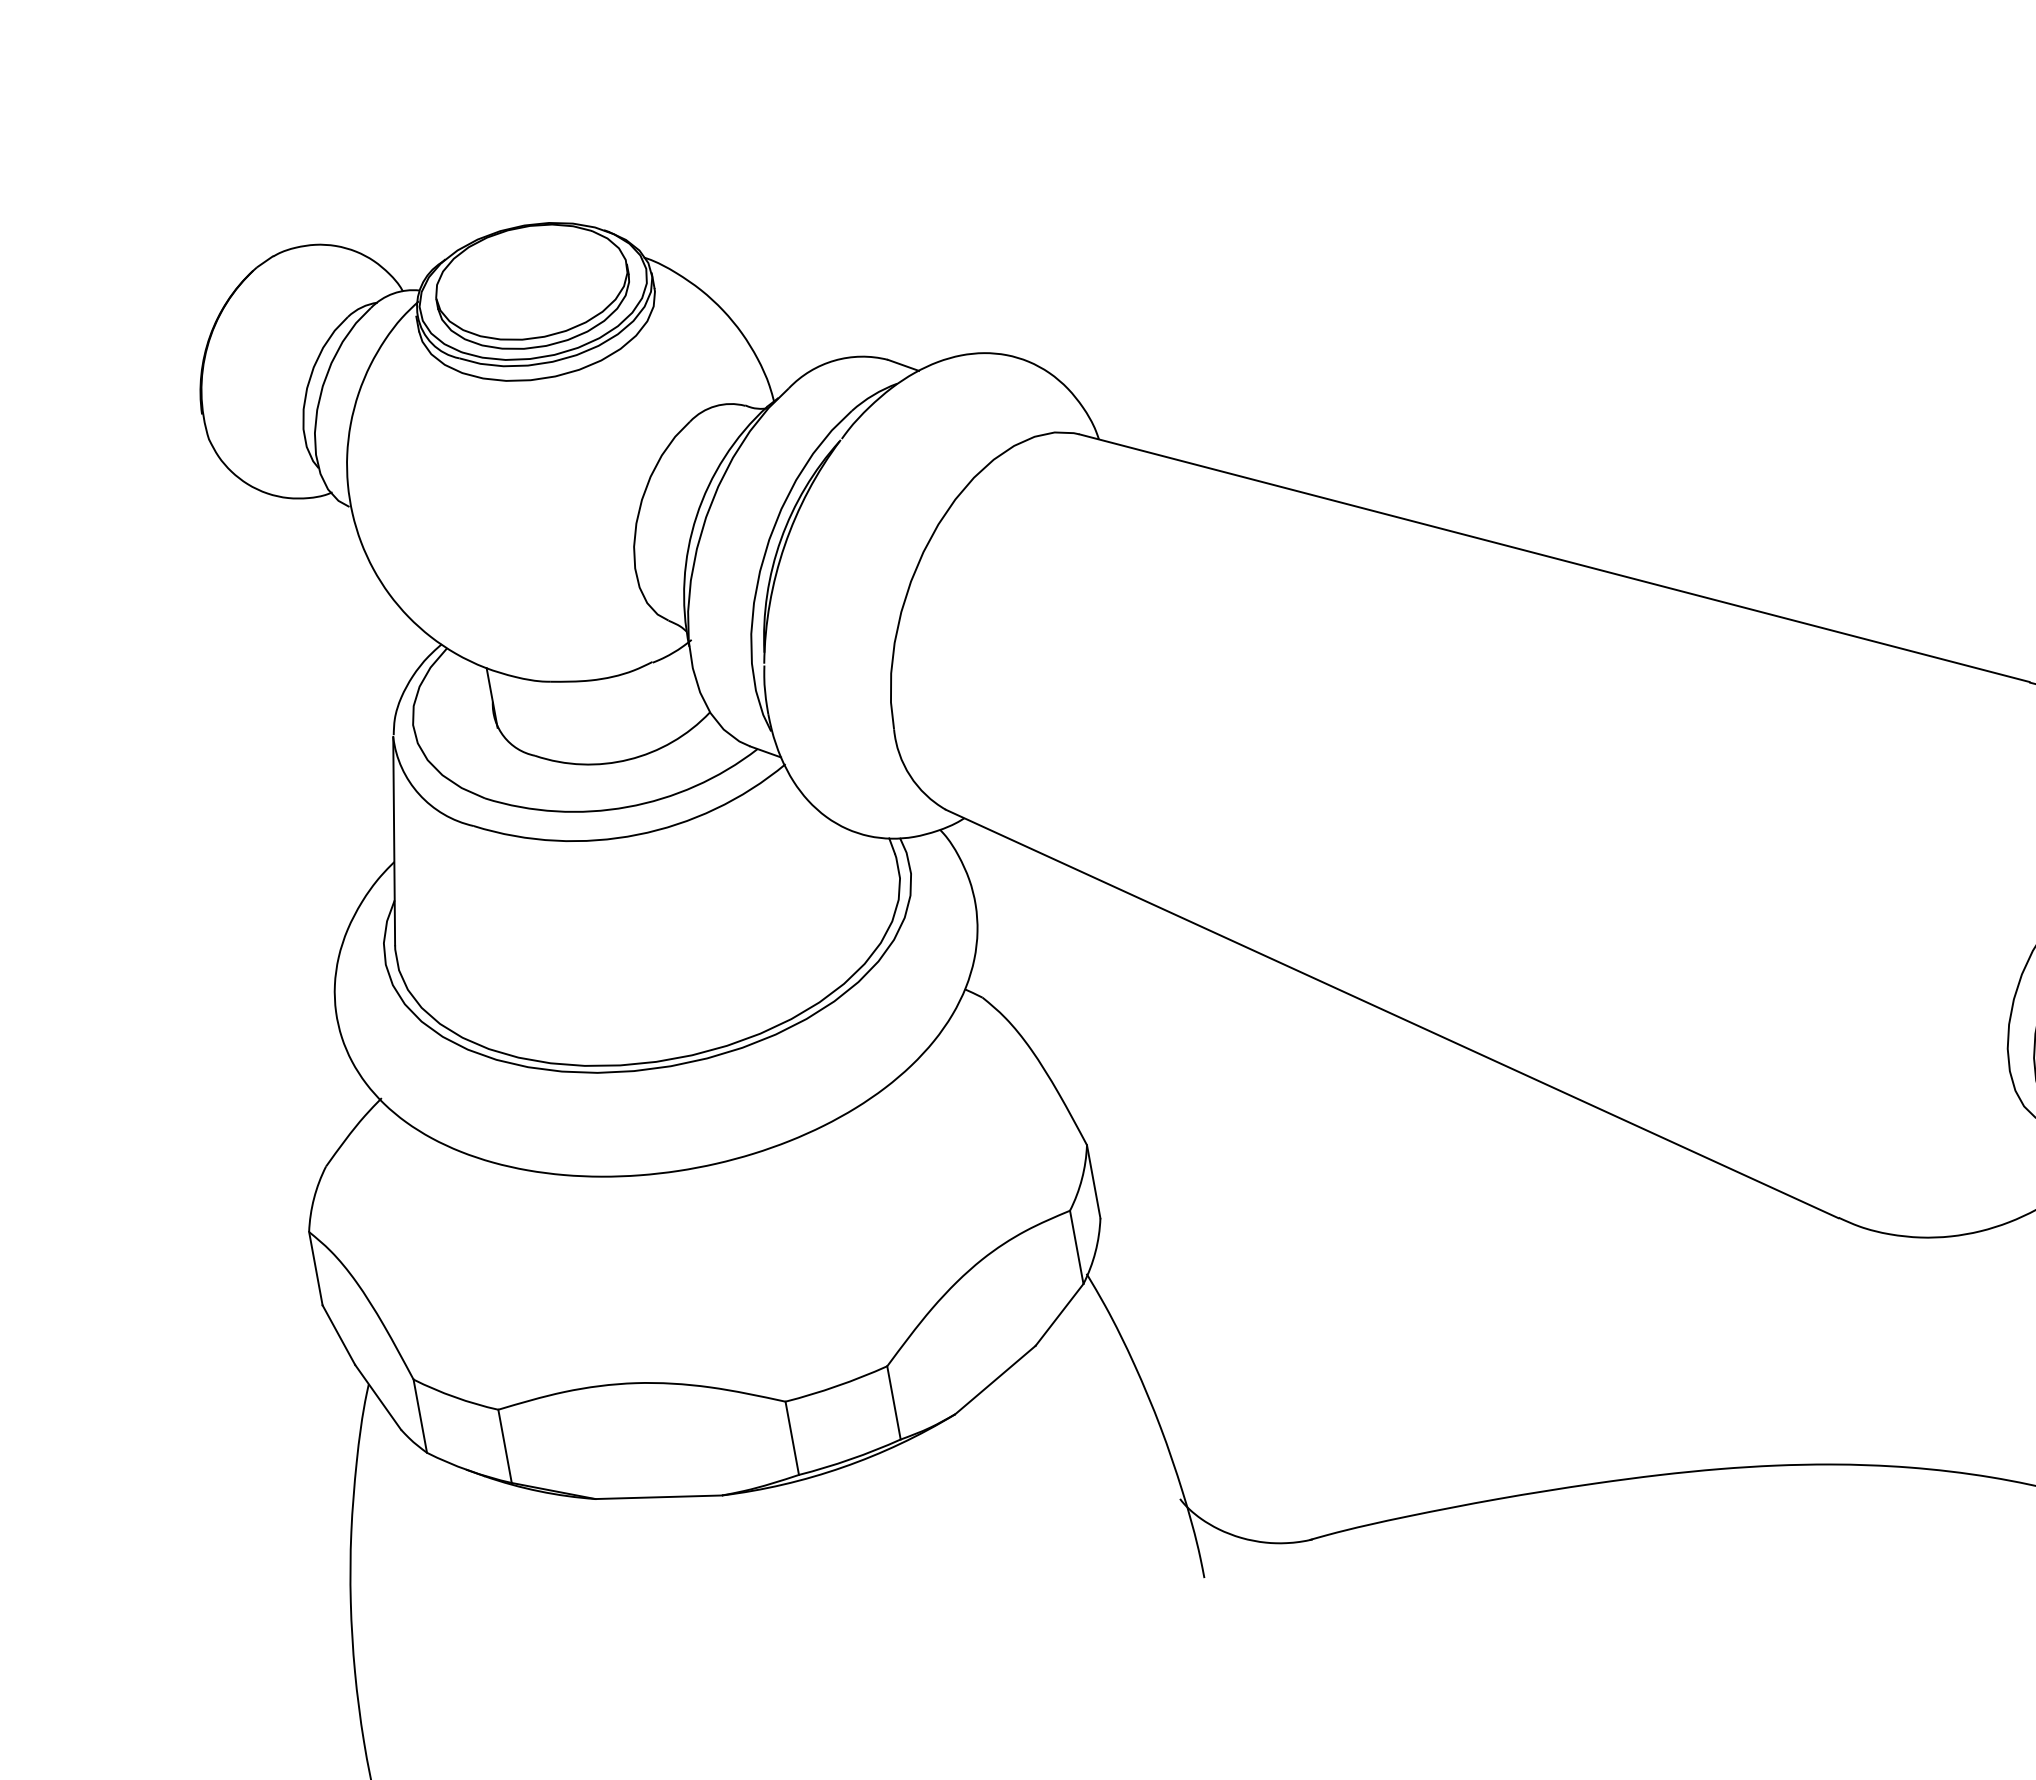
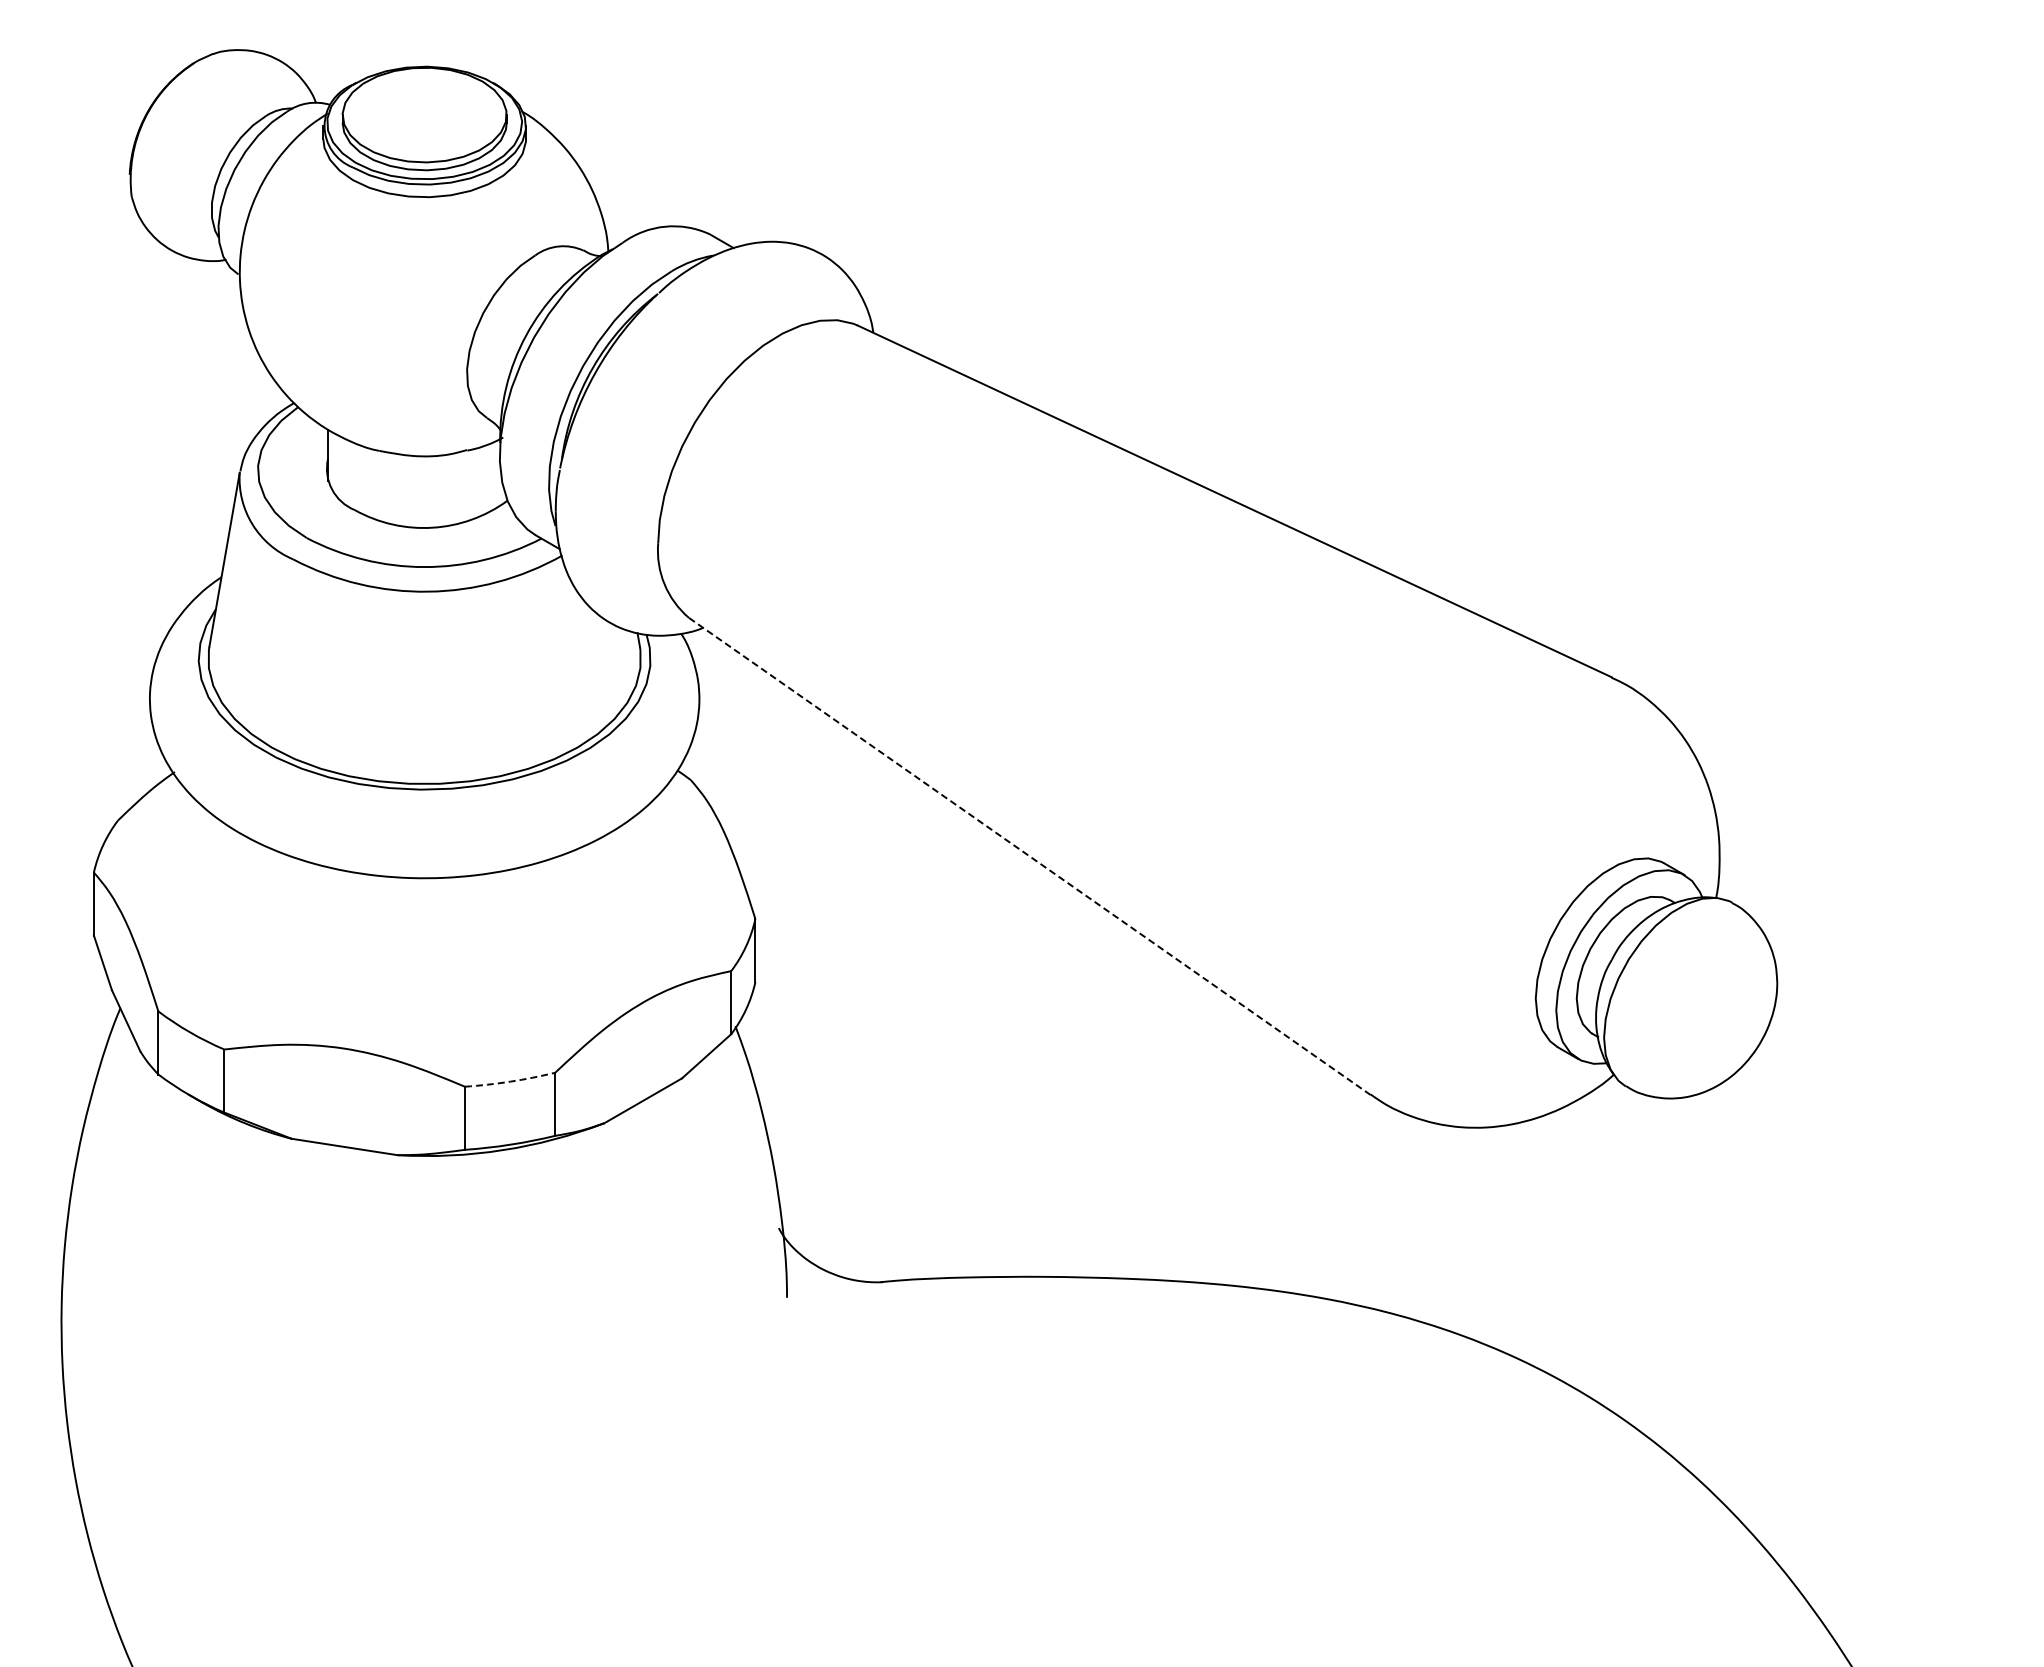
line: (1391, 1014) -> (1029, 856), solid -> dashed
arc: (837, 1385) -> (510, 1081), solid -> dashed

